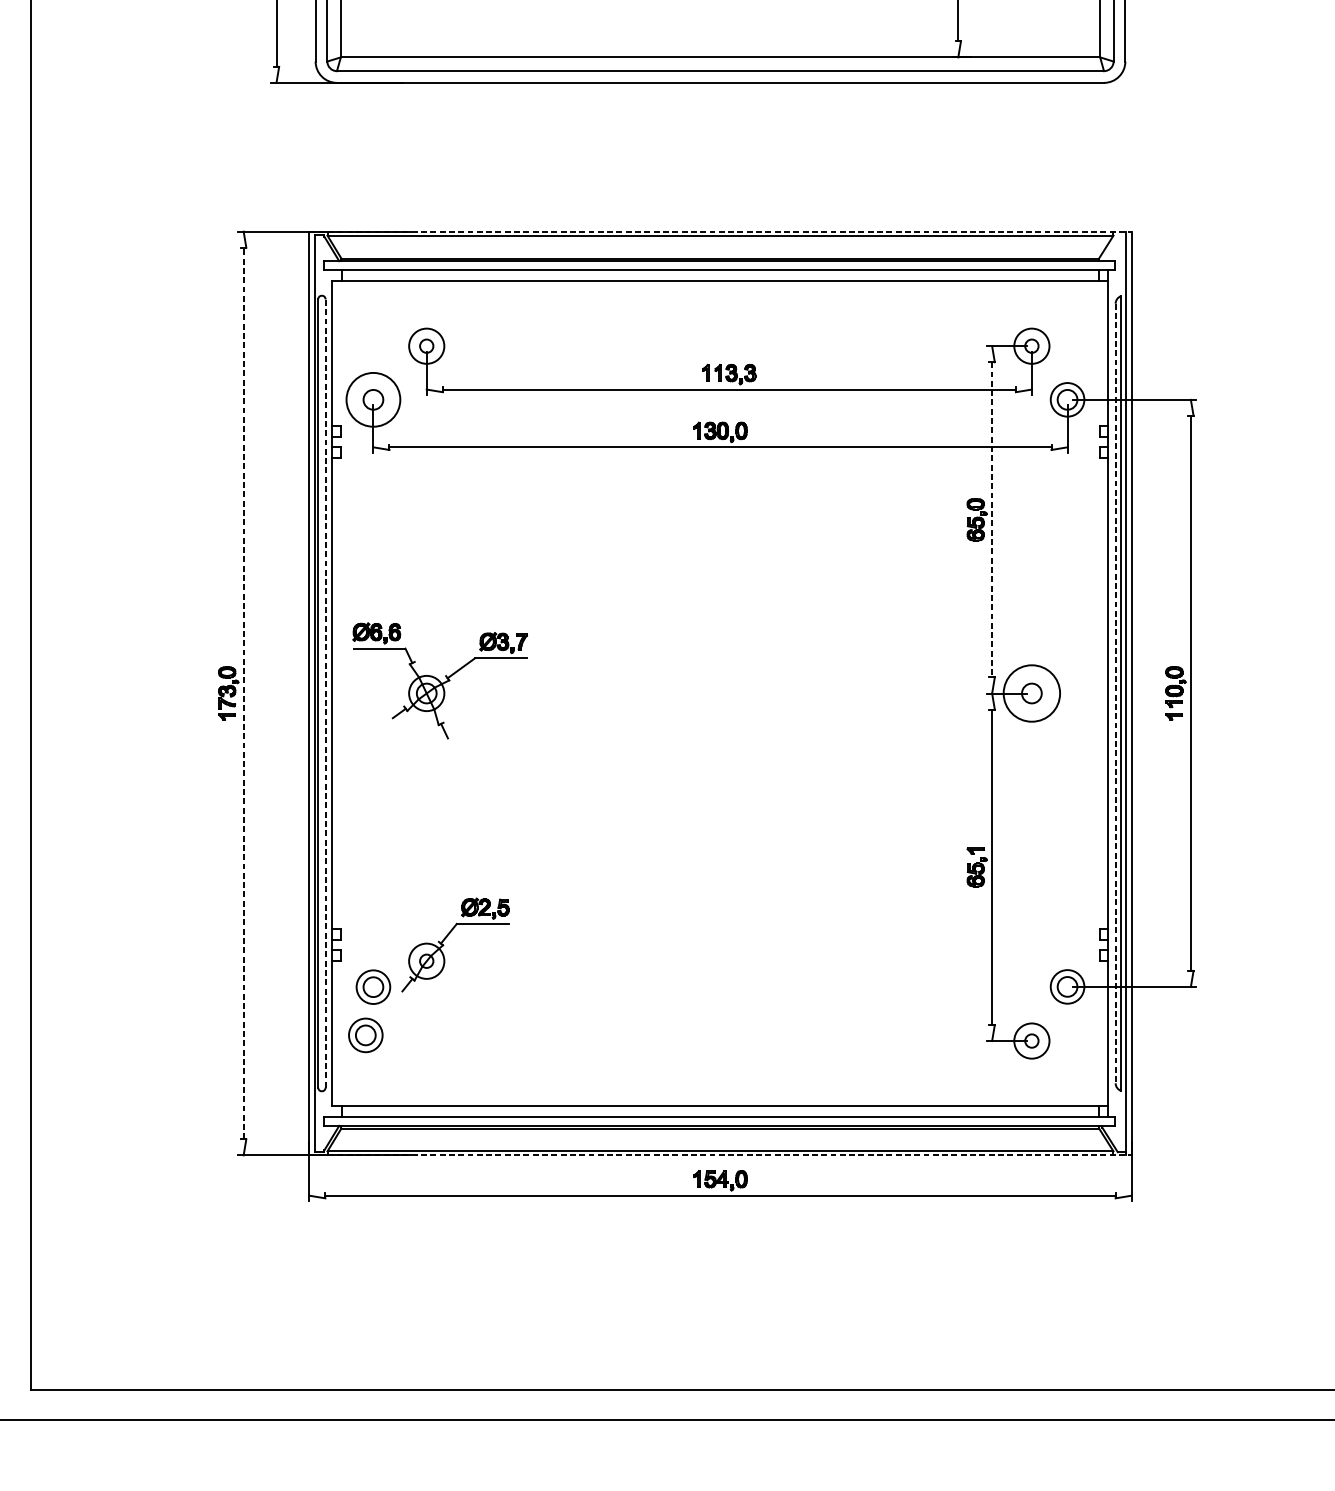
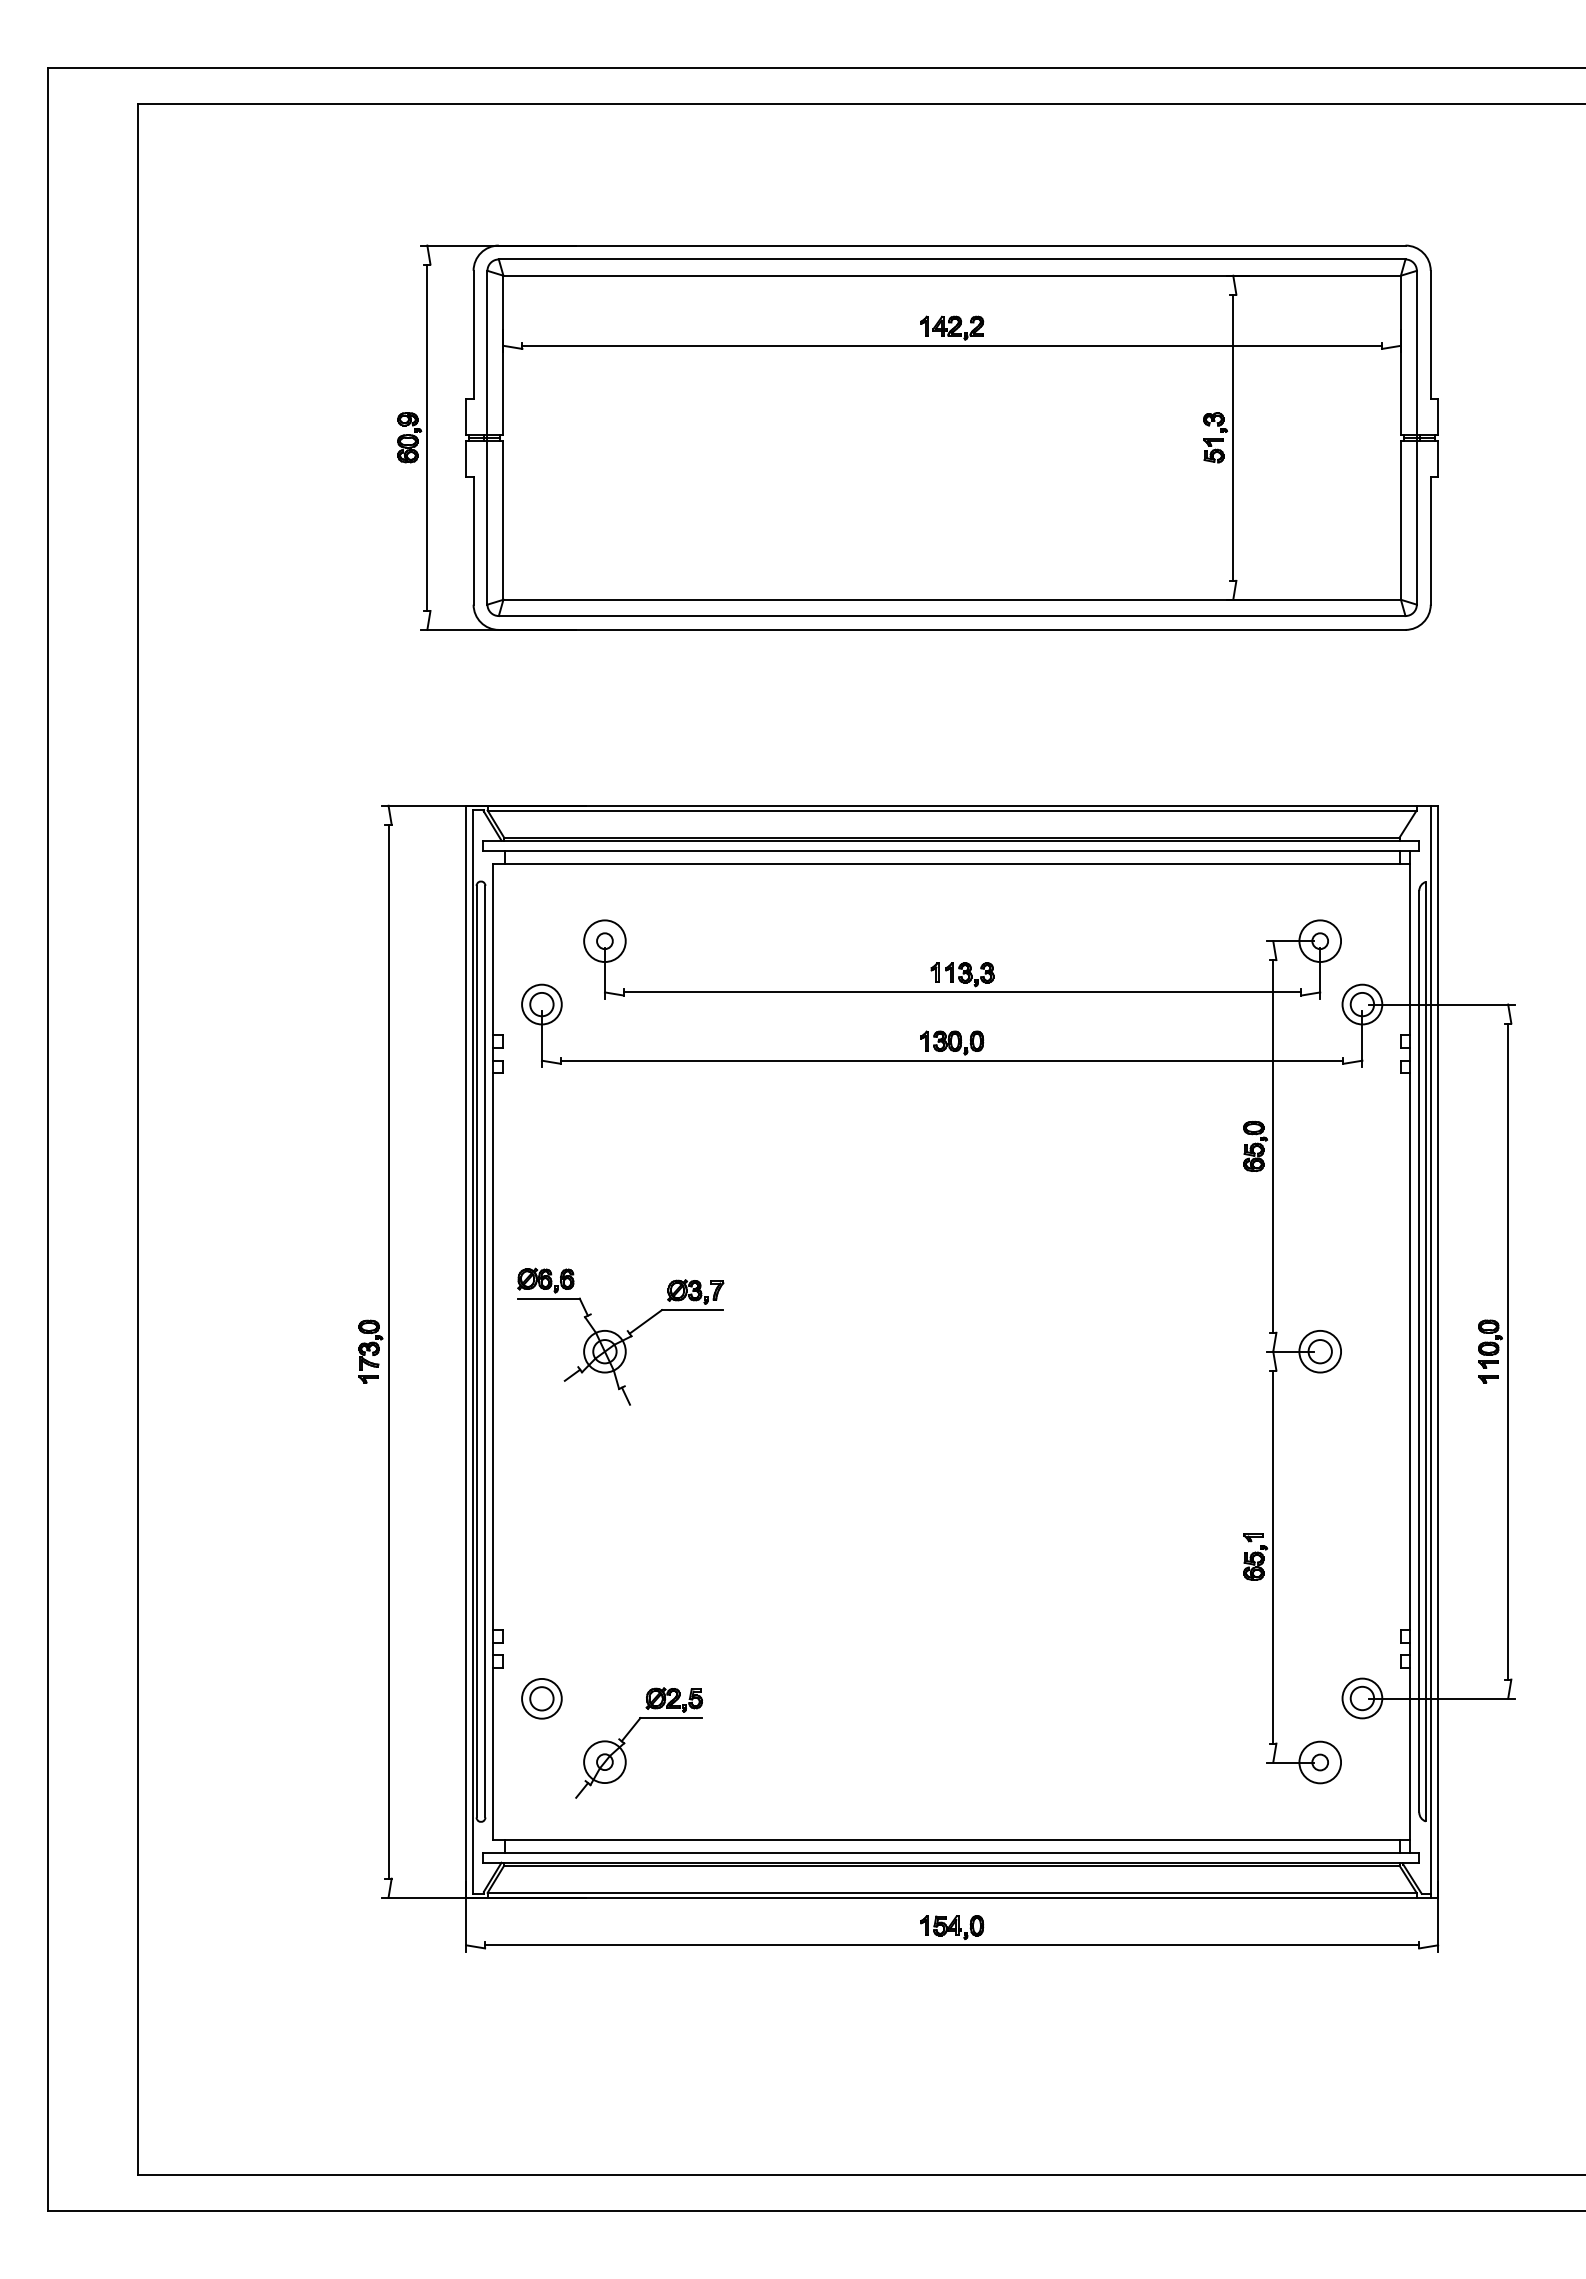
line: (720, 231) -> (952, 805), dashed -> solid
circle: (373, 399) -> (541, 1004), size x0.62
line: (992, 519) -> (1273, 1146), dashed -> solid
line: (243, 693) -> (388, 1351), dashed -> solid
line: (325, 693) -> (485, 1351), dashed -> solid
circle: (1032, 693) -> (1320, 1351), size x0.62
line: (1115, 693) -> (1419, 1351), dashed -> solid
part: (447, 936) -> (629, 1733), moved
part: (365, 1035) -> (532, 1755), removed
line: (720, 1155) -> (952, 1897), dashed -> solid

